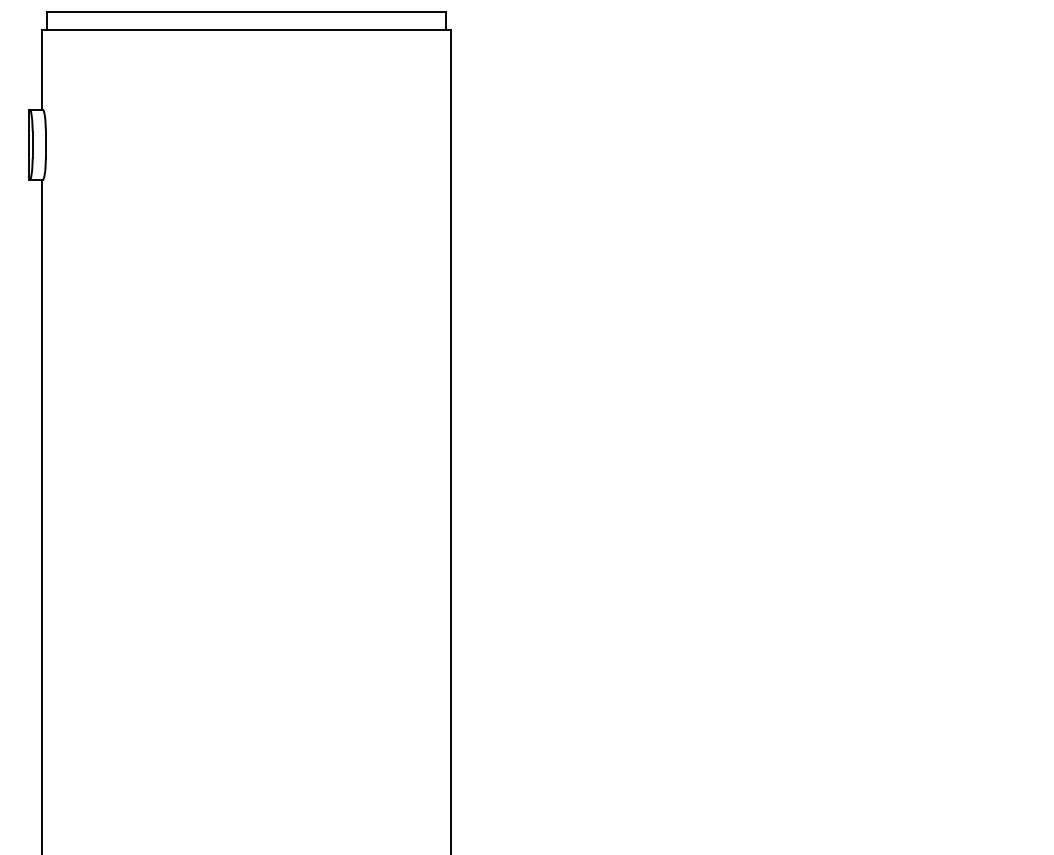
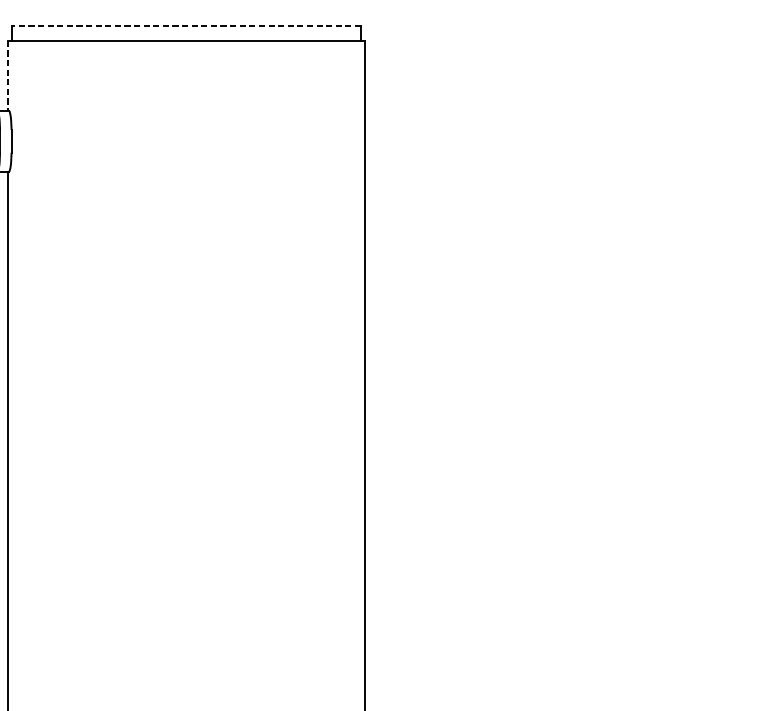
line: (246, 12) -> (186, 25), solid -> dashed
line: (42, 70) -> (8, 76), solid -> dashed

